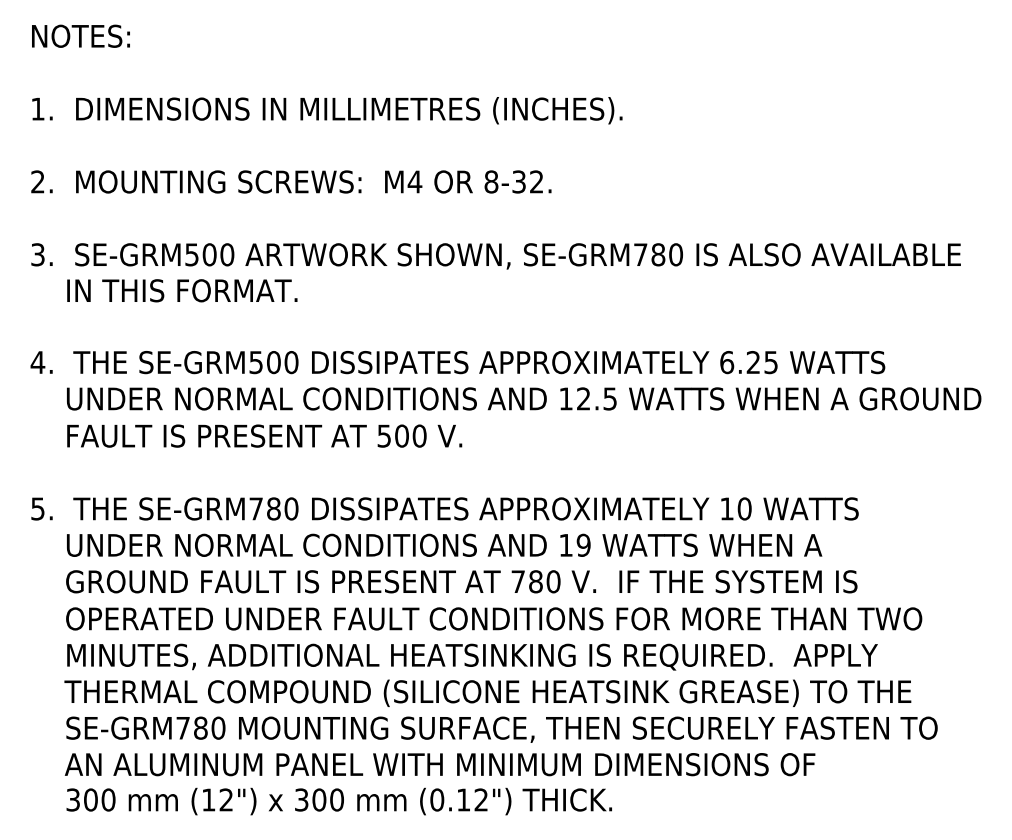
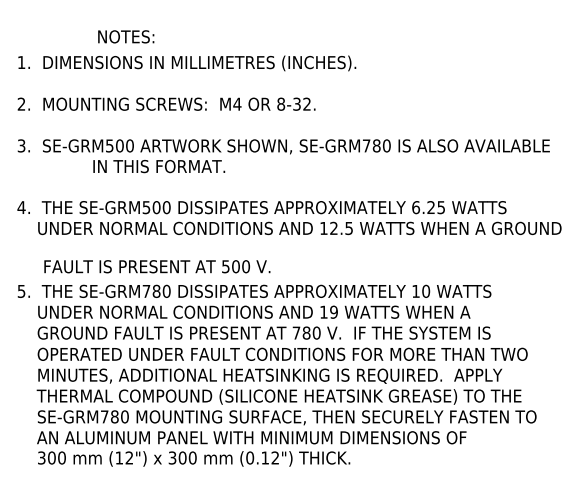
text: (81, 35) -> (126, 36), moved
text: (182, 290) -> (159, 166), moved
text: (264, 435) -> (157, 266), moved

